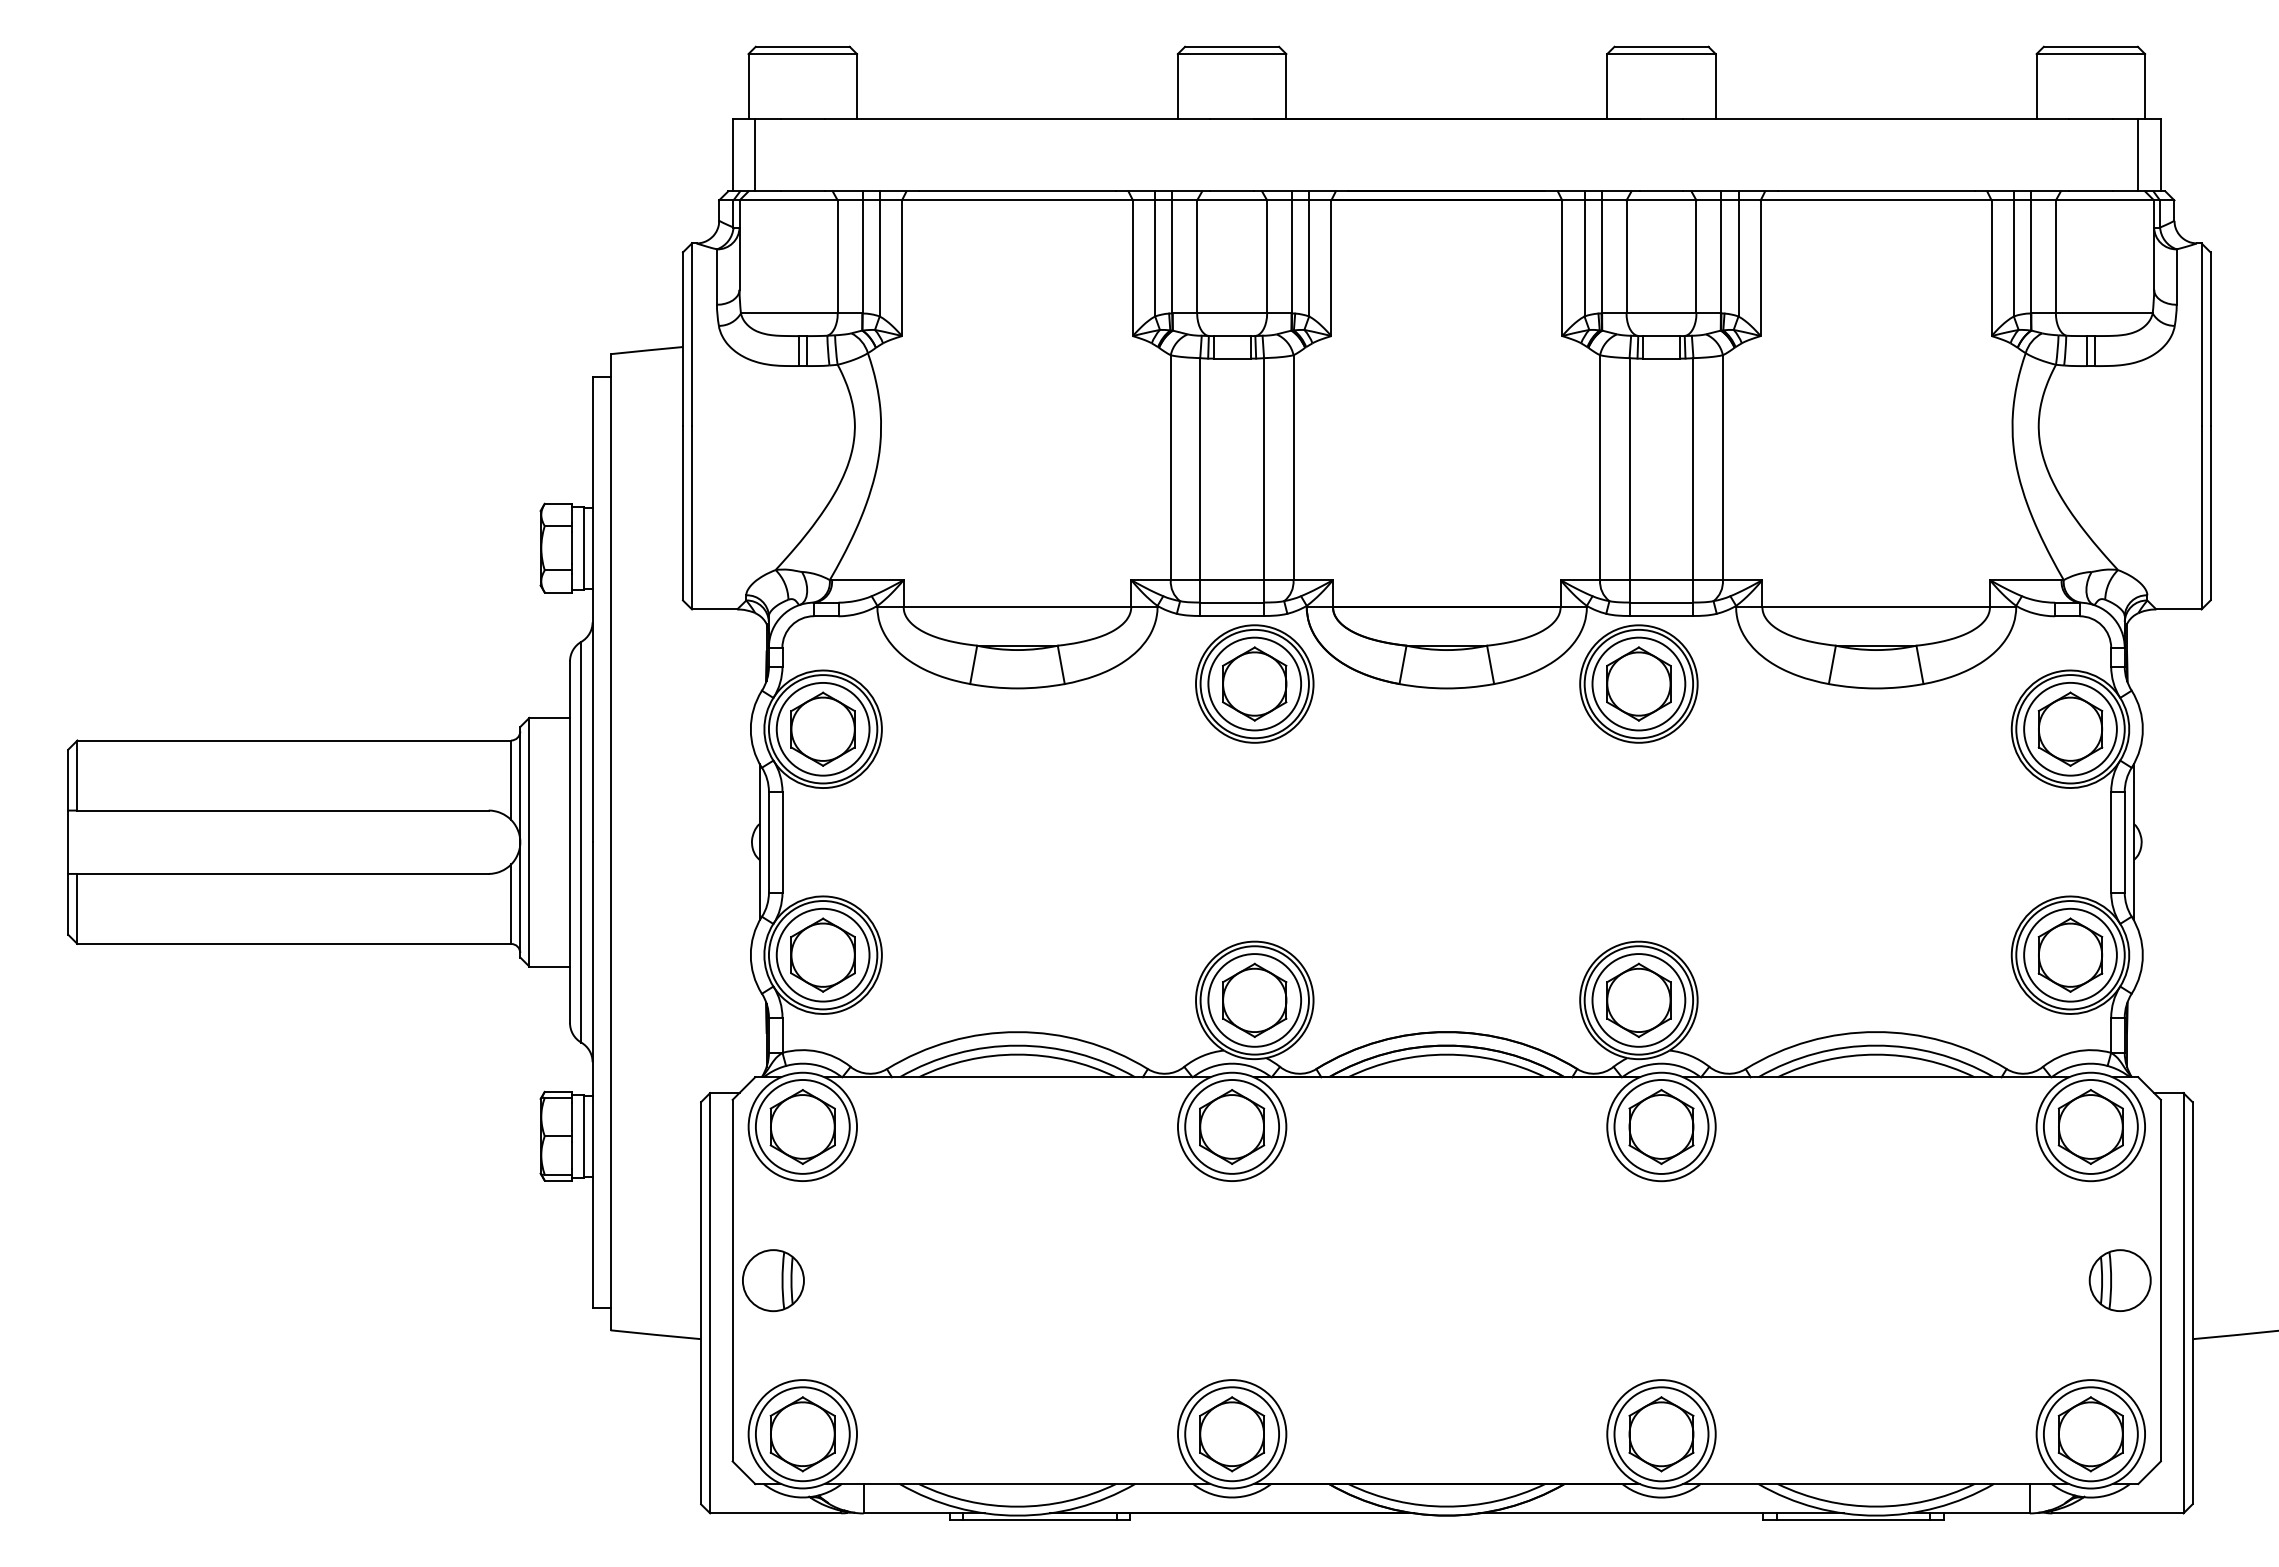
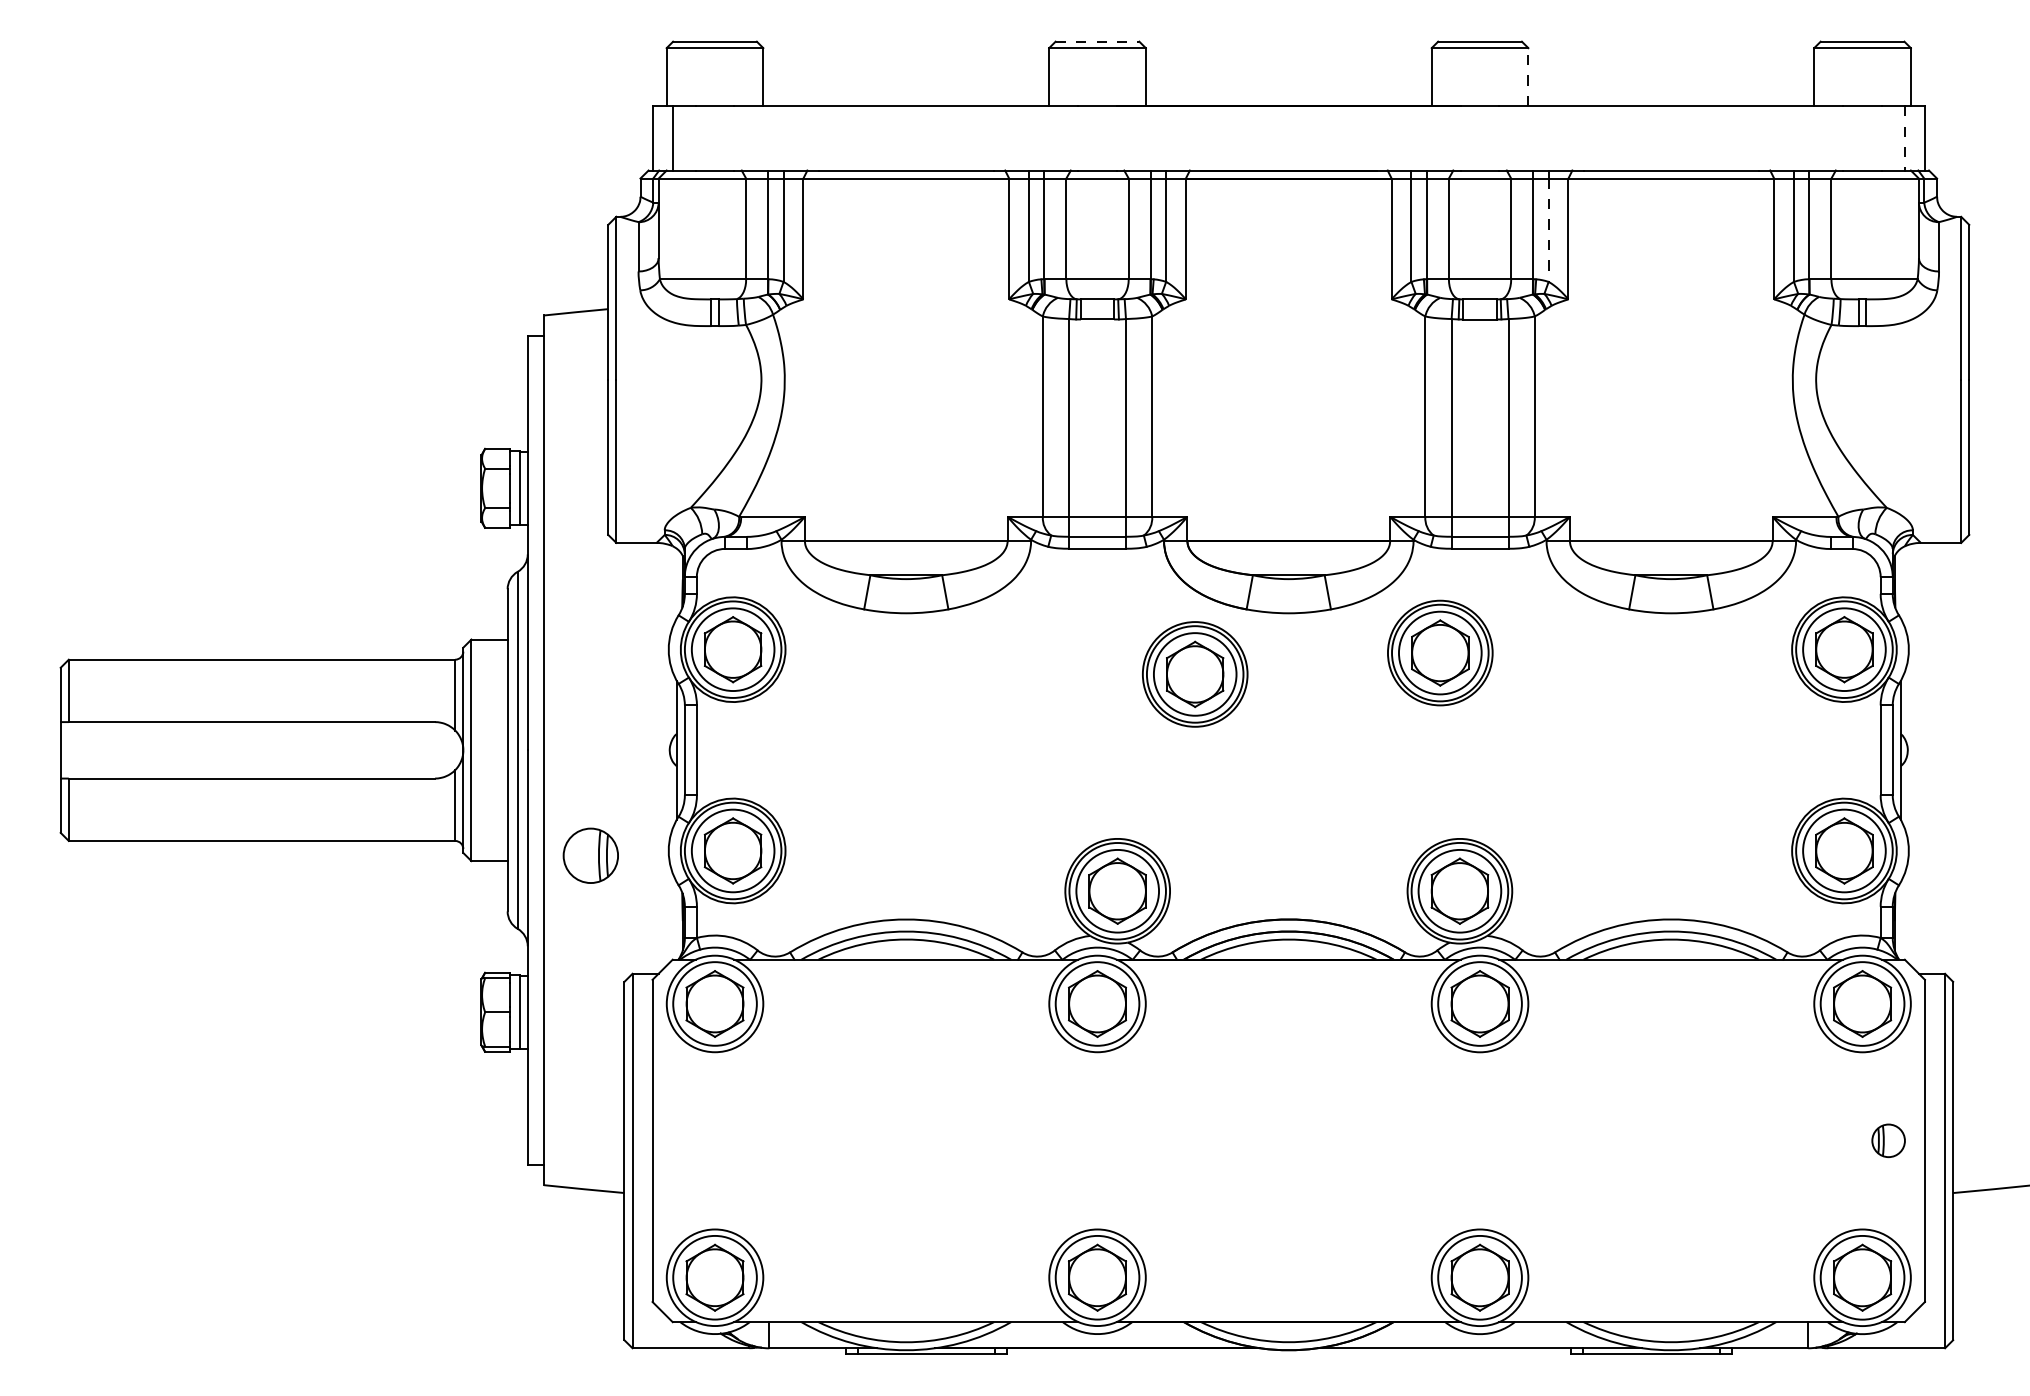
line: (1232, 46) -> (1097, 41), solid -> dashed
line: (1715, 86) -> (1528, 77), solid -> dashed
line: (2138, 155) -> (1905, 138), solid -> dashed
line: (1738, 259) -> (1548, 231), solid -> dashed
part: (1254, 683) -> (1194, 673), moved
part: (1638, 683) -> (1439, 652), moved
part: (773, 1280) -> (590, 855), moved
part: (2119, 1280) -> (1888, 1140), size x0.6

